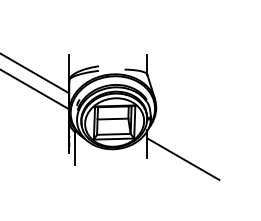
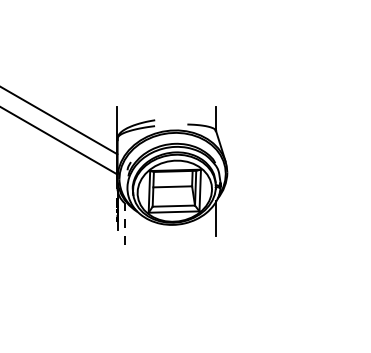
line: (74, 148) -> (124, 223), solid -> dashed
line: (183, 159) -> (261, 237), removed

